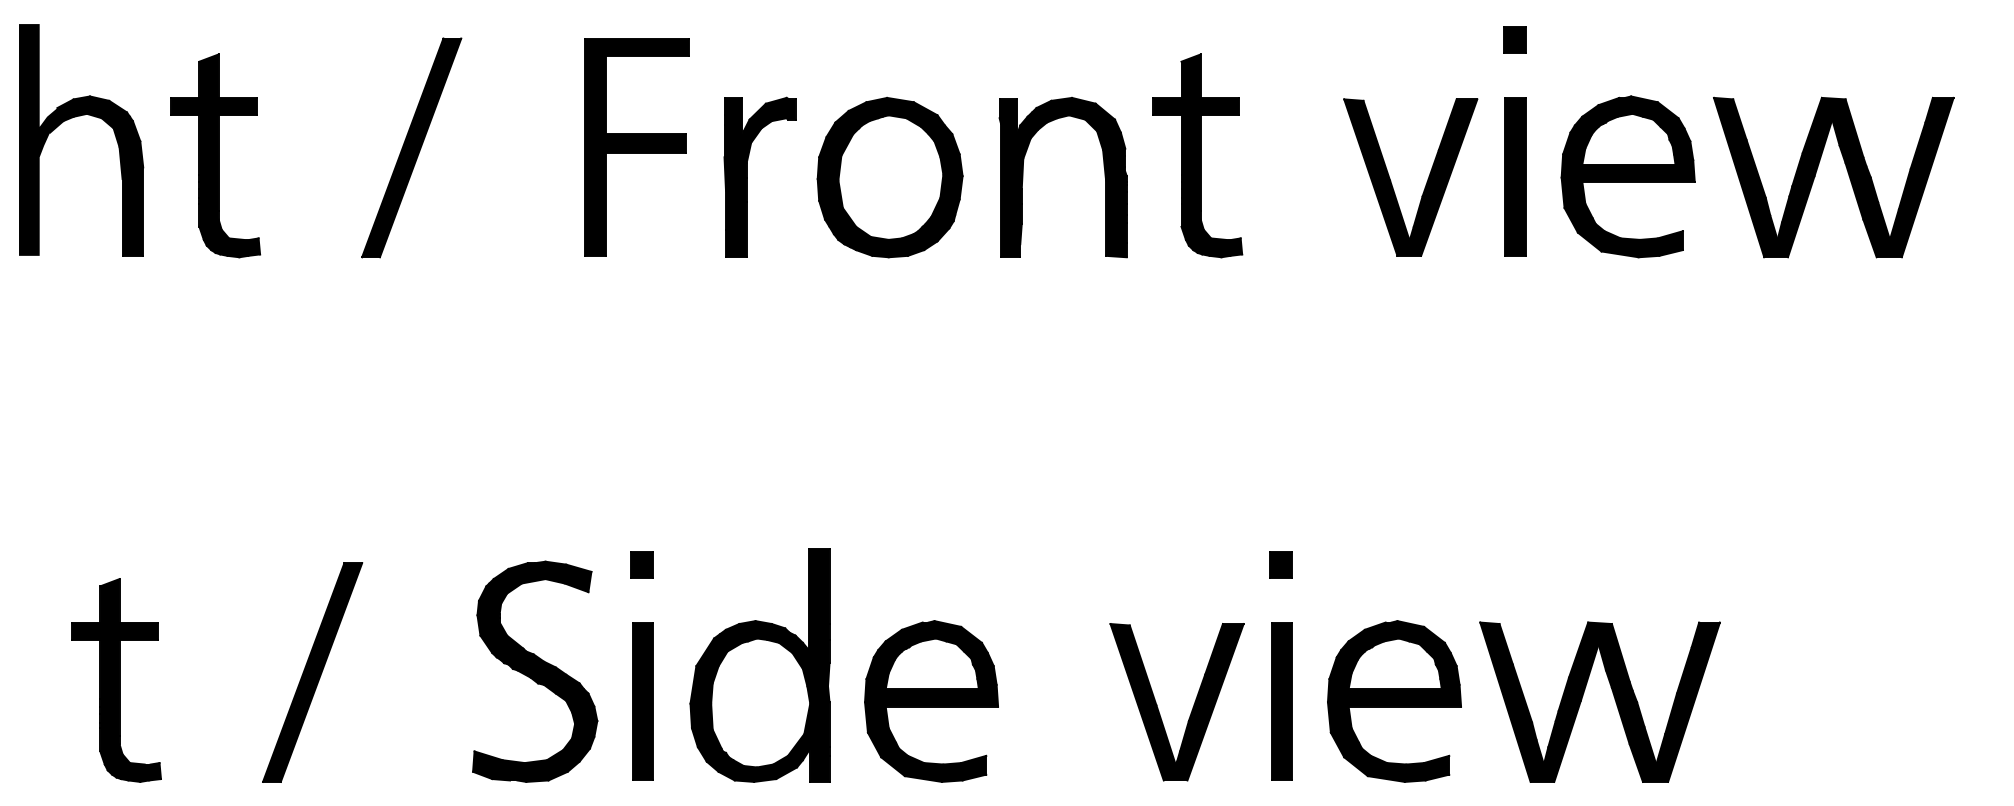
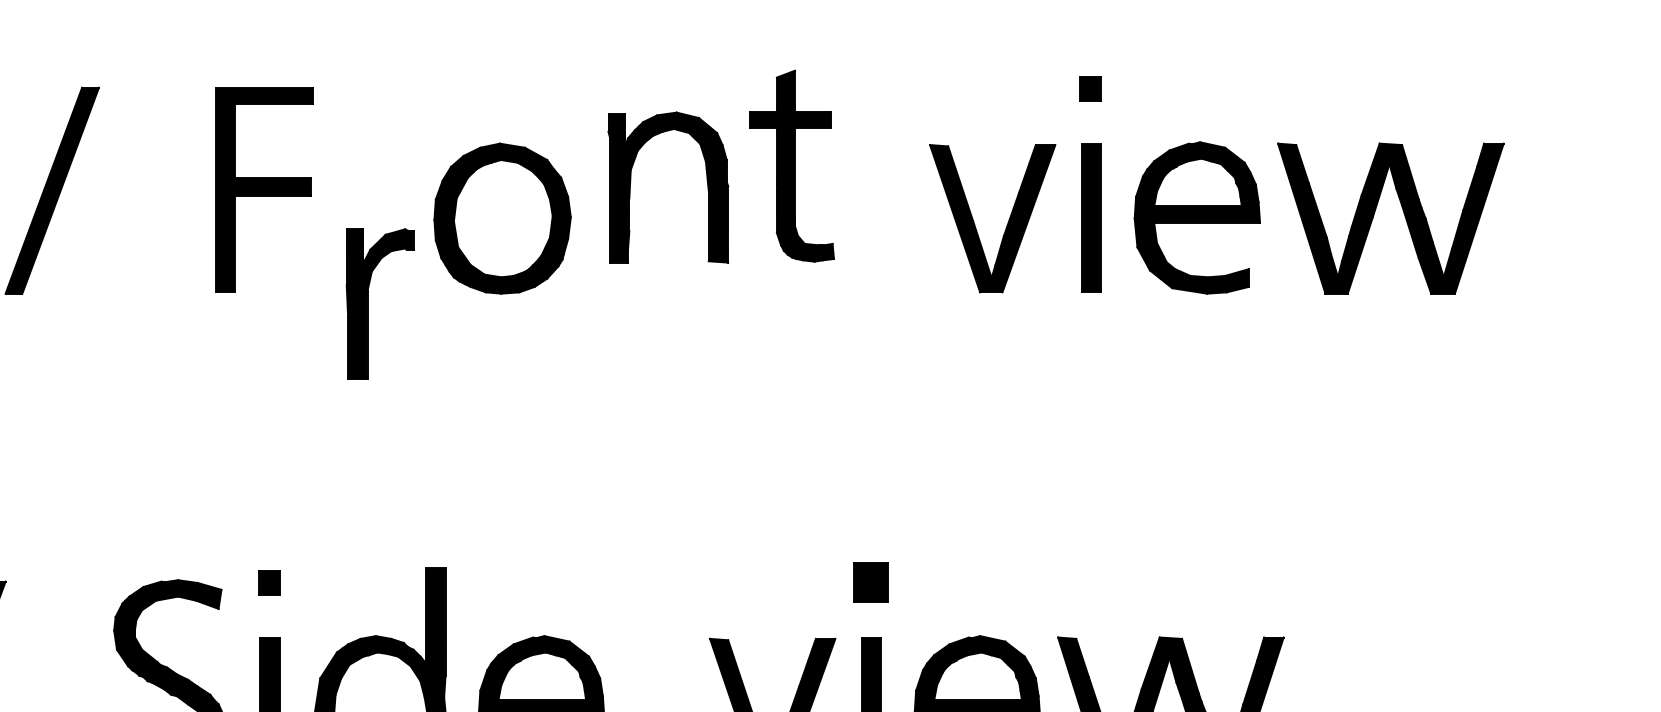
part: (1197, 155) -> (791, 165), moved
part: (747, 176) -> (368, 303), moved
part: (1023, 177) -> (630, 187), moved
part: (1280, 564) -> (870, 582), size x1.6

